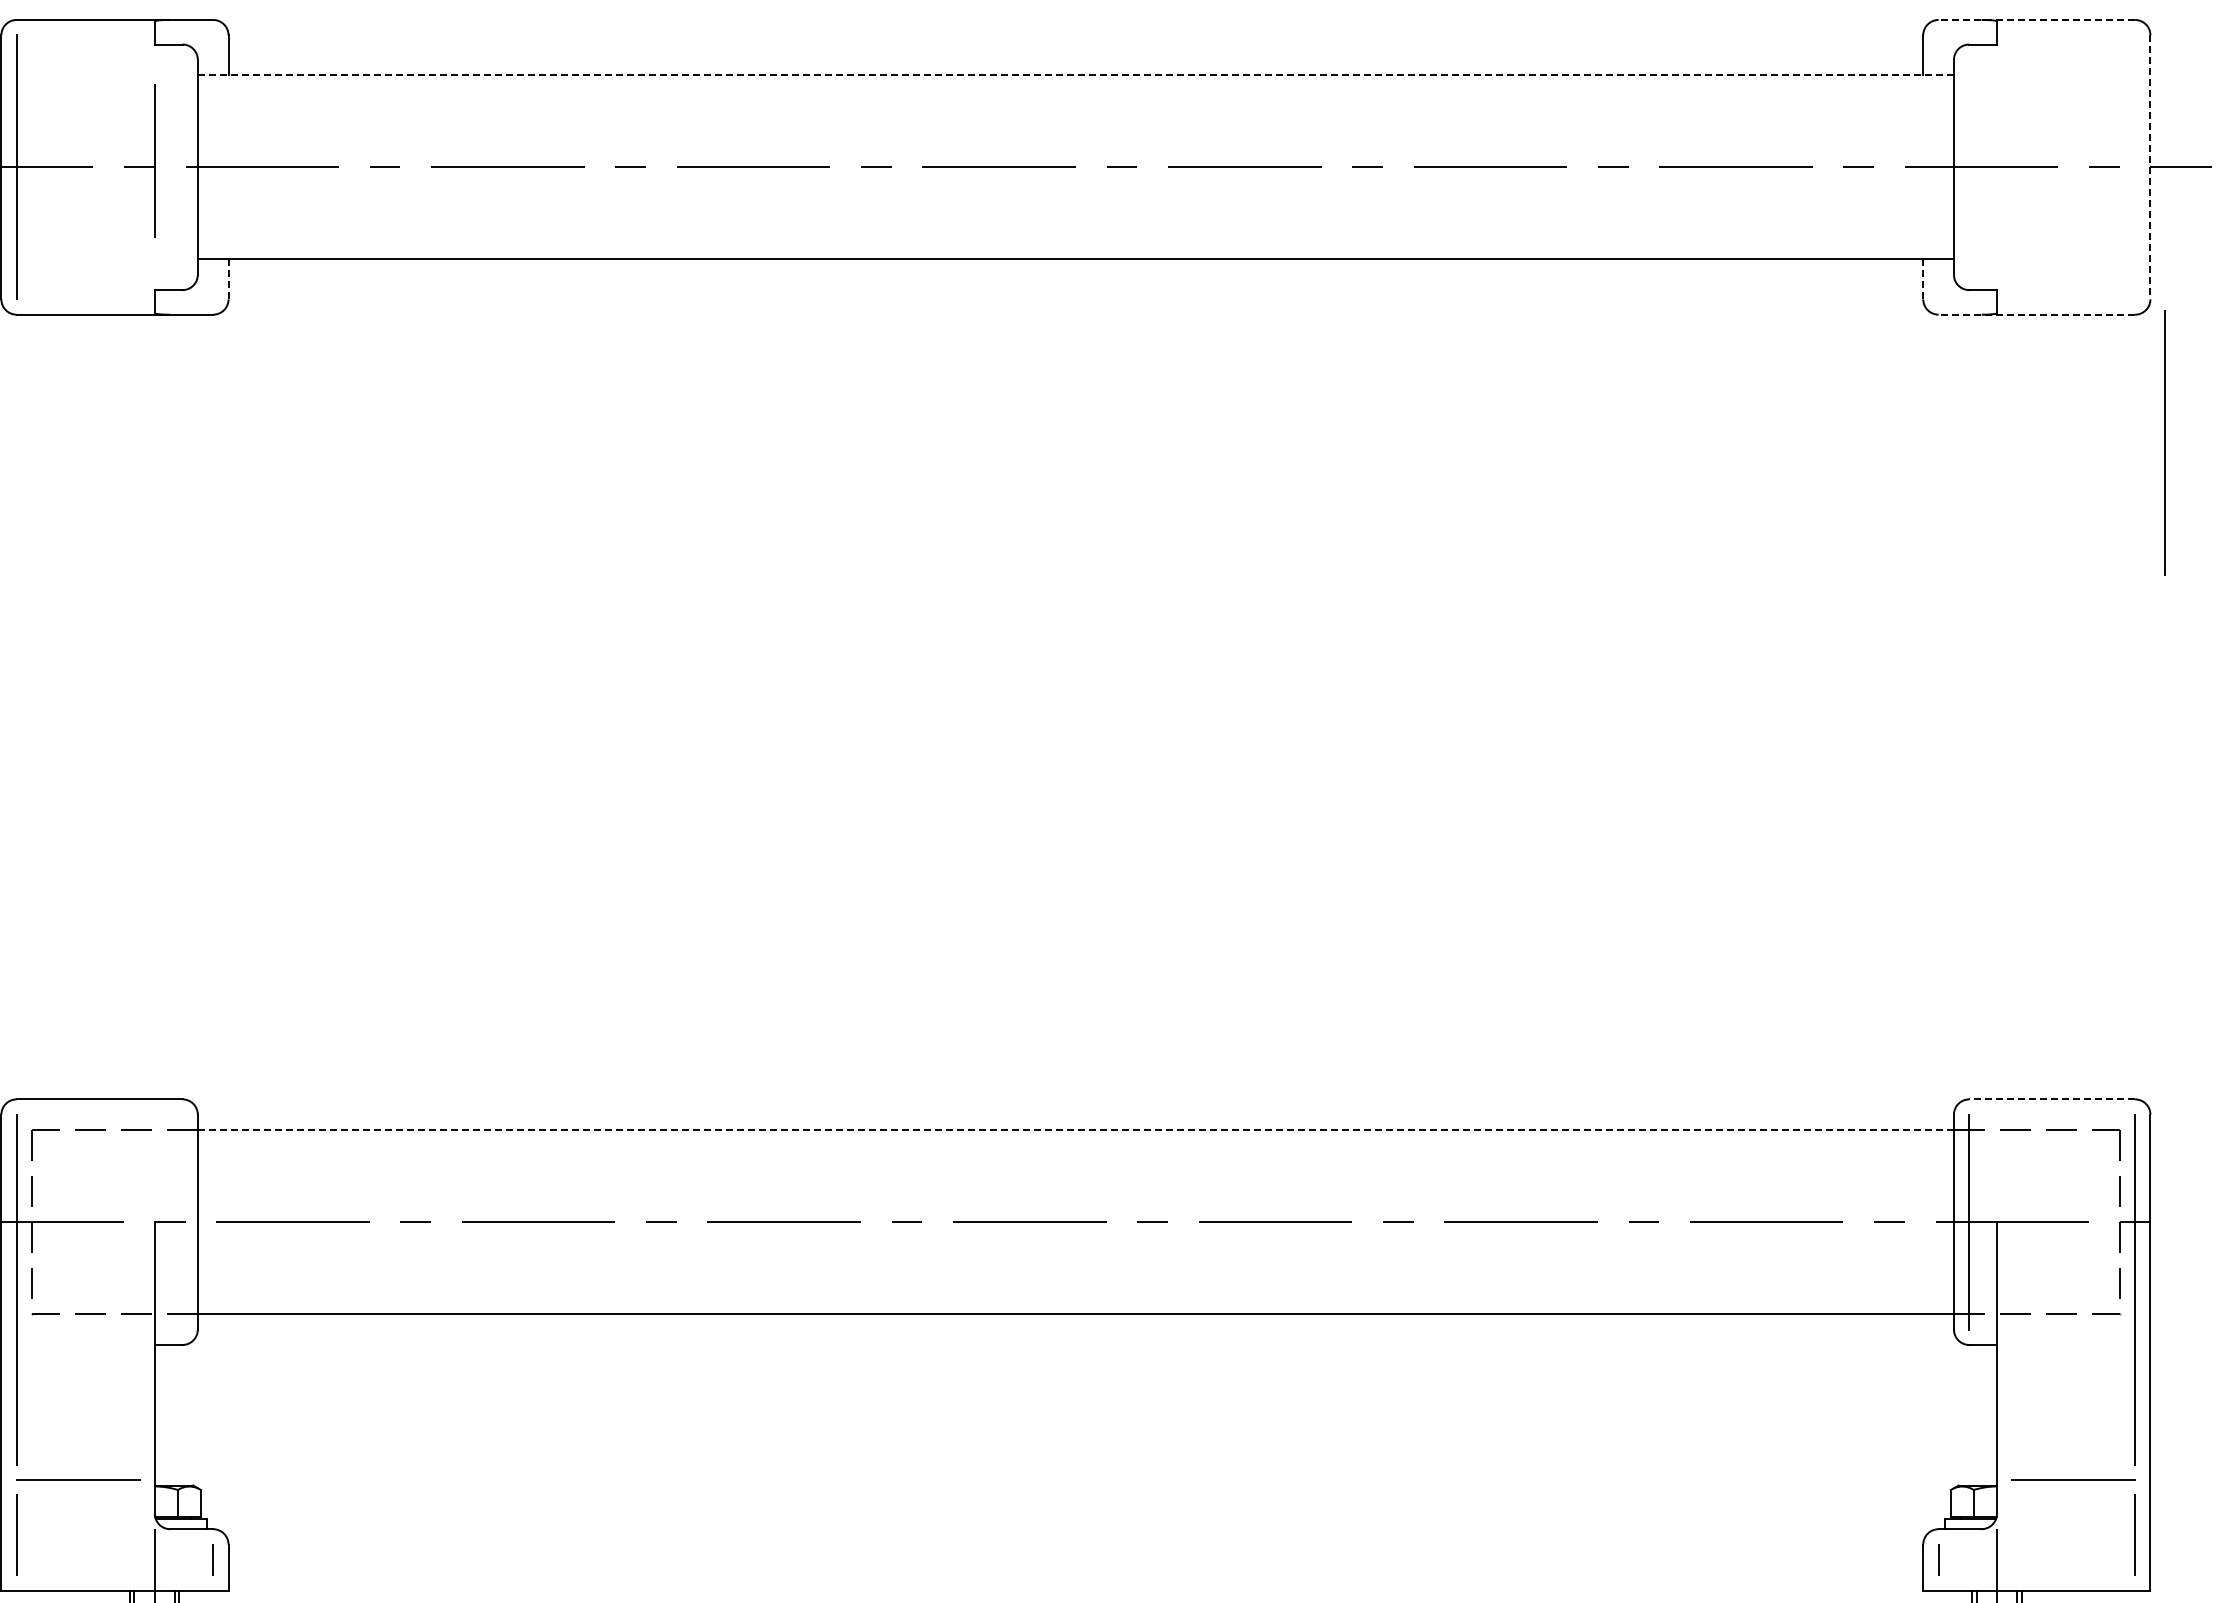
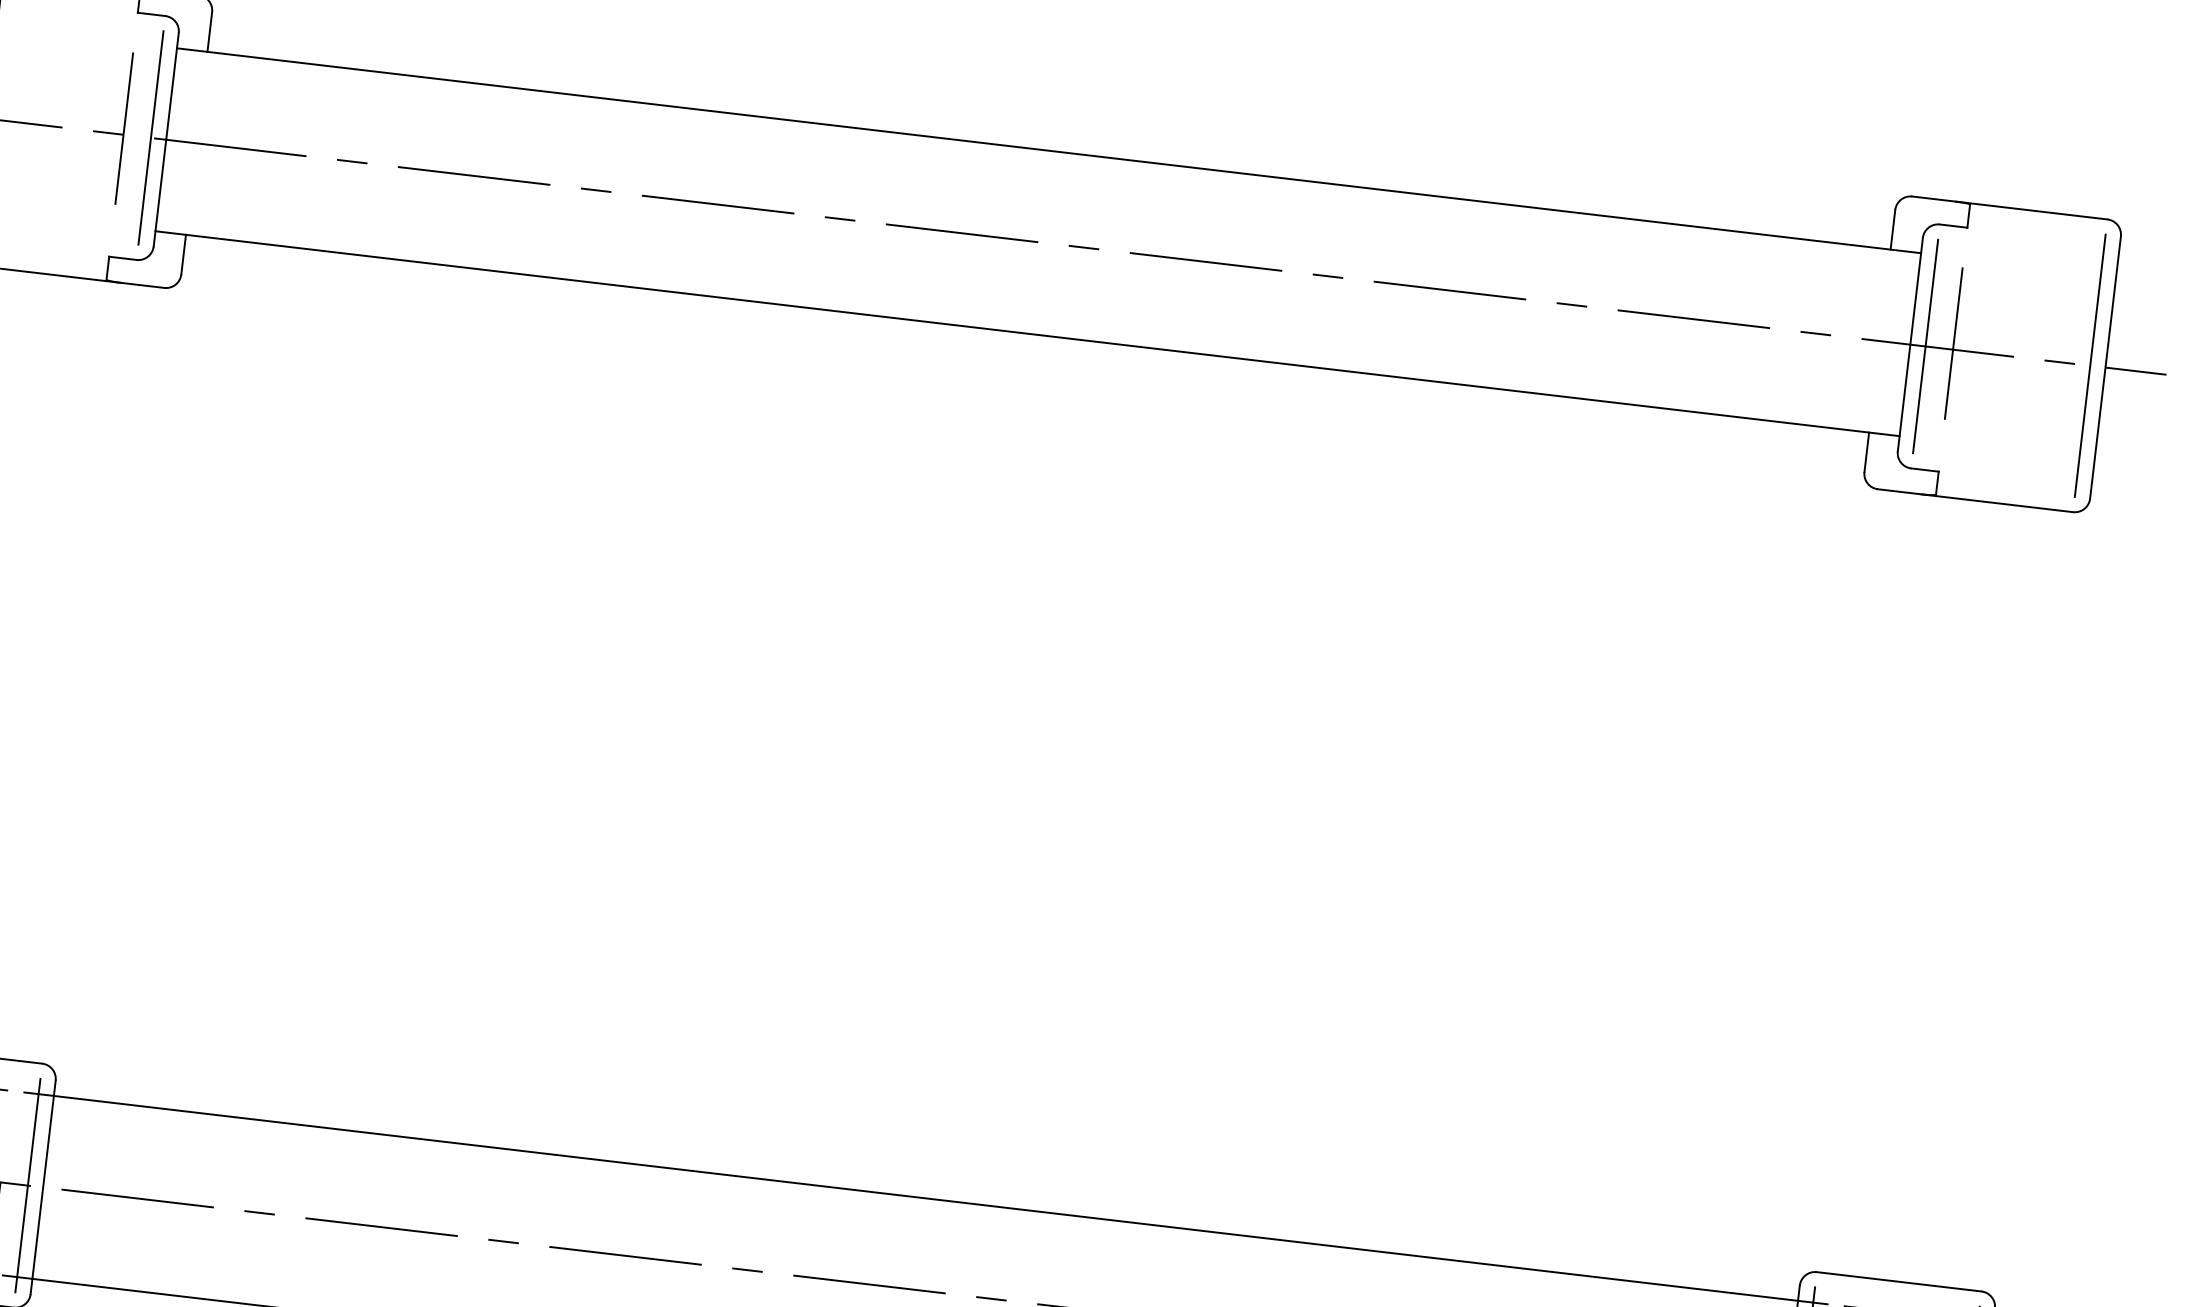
line: (2036, 19) -> (2009, 207), dashed -> solid
line: (1076, 75) -> (1049, 151), dashed -> solid
line: (182, 166) -> (151, 137), added
line: (1969, 166) -> (1925, 345), added
line: (1996, 167) -> (1952, 349), added
line: (2150, 167) -> (2105, 367), dashed -> solid
line: (228, 279) -> (183, 254), dashed -> solid
line: (1923, 279) -> (1867, 452), dashed -> solid
line: (2036, 314) -> (1975, 500), dashed -> solid
line: (2164, 442) -> (2089, 364), moved
line: (2052, 1099) -> (1899, 1281), dashed -> solid
line: (1076, 1130) -> (926, 1198), dashed -> solid
line: (182, 1221) -> (28, 1184), added

